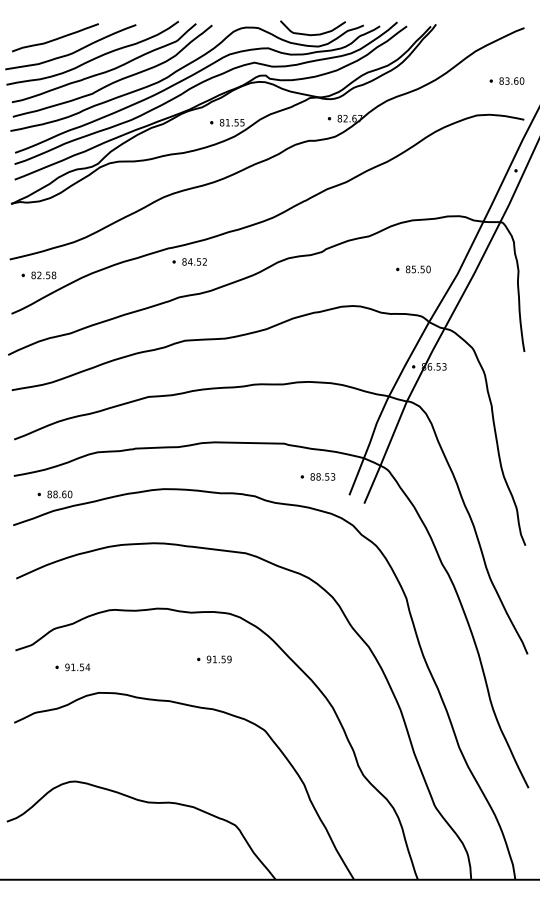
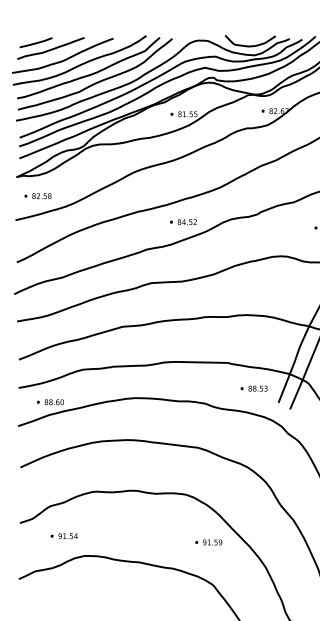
line: (36, 30) -> (36, 42), added
part: (189, 261) -> (183, 221), moved
part: (38, 275) -> (37, 196), moved
part: (214, 659) -> (208, 542), moved

